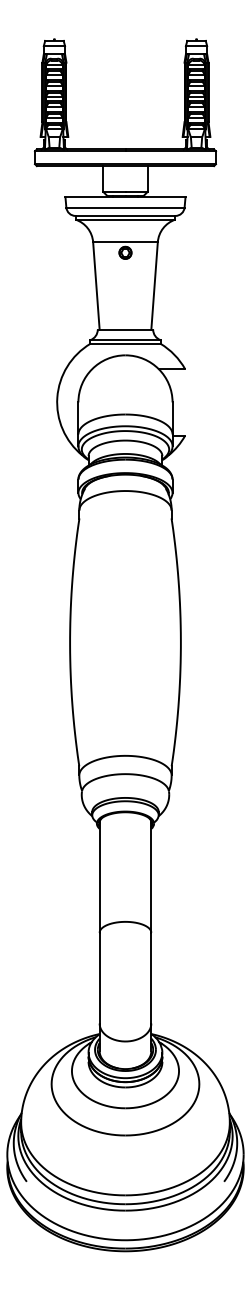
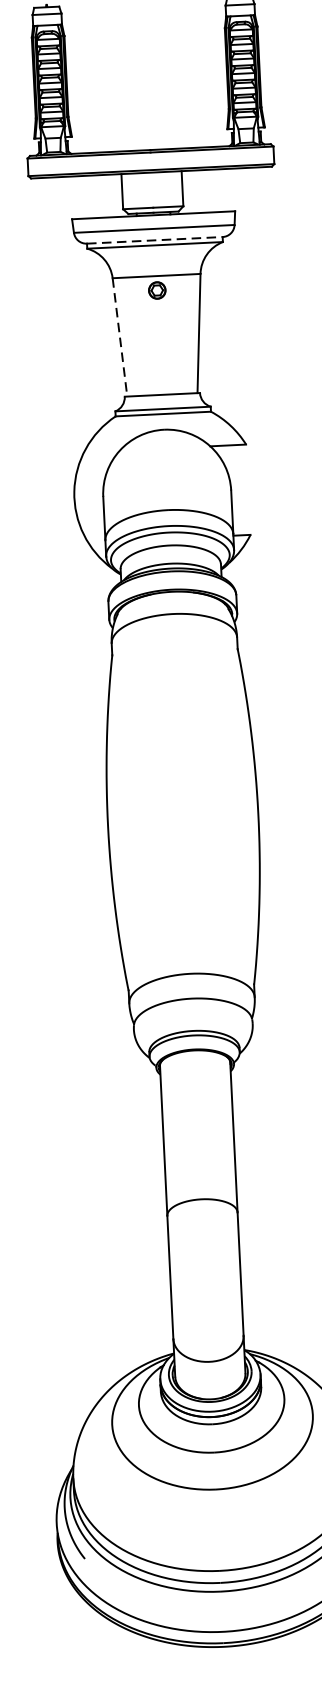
line: (125, 215) -> (154, 239), solid -> dashed
line: (96, 285) -> (120, 336), solid -> dashed

